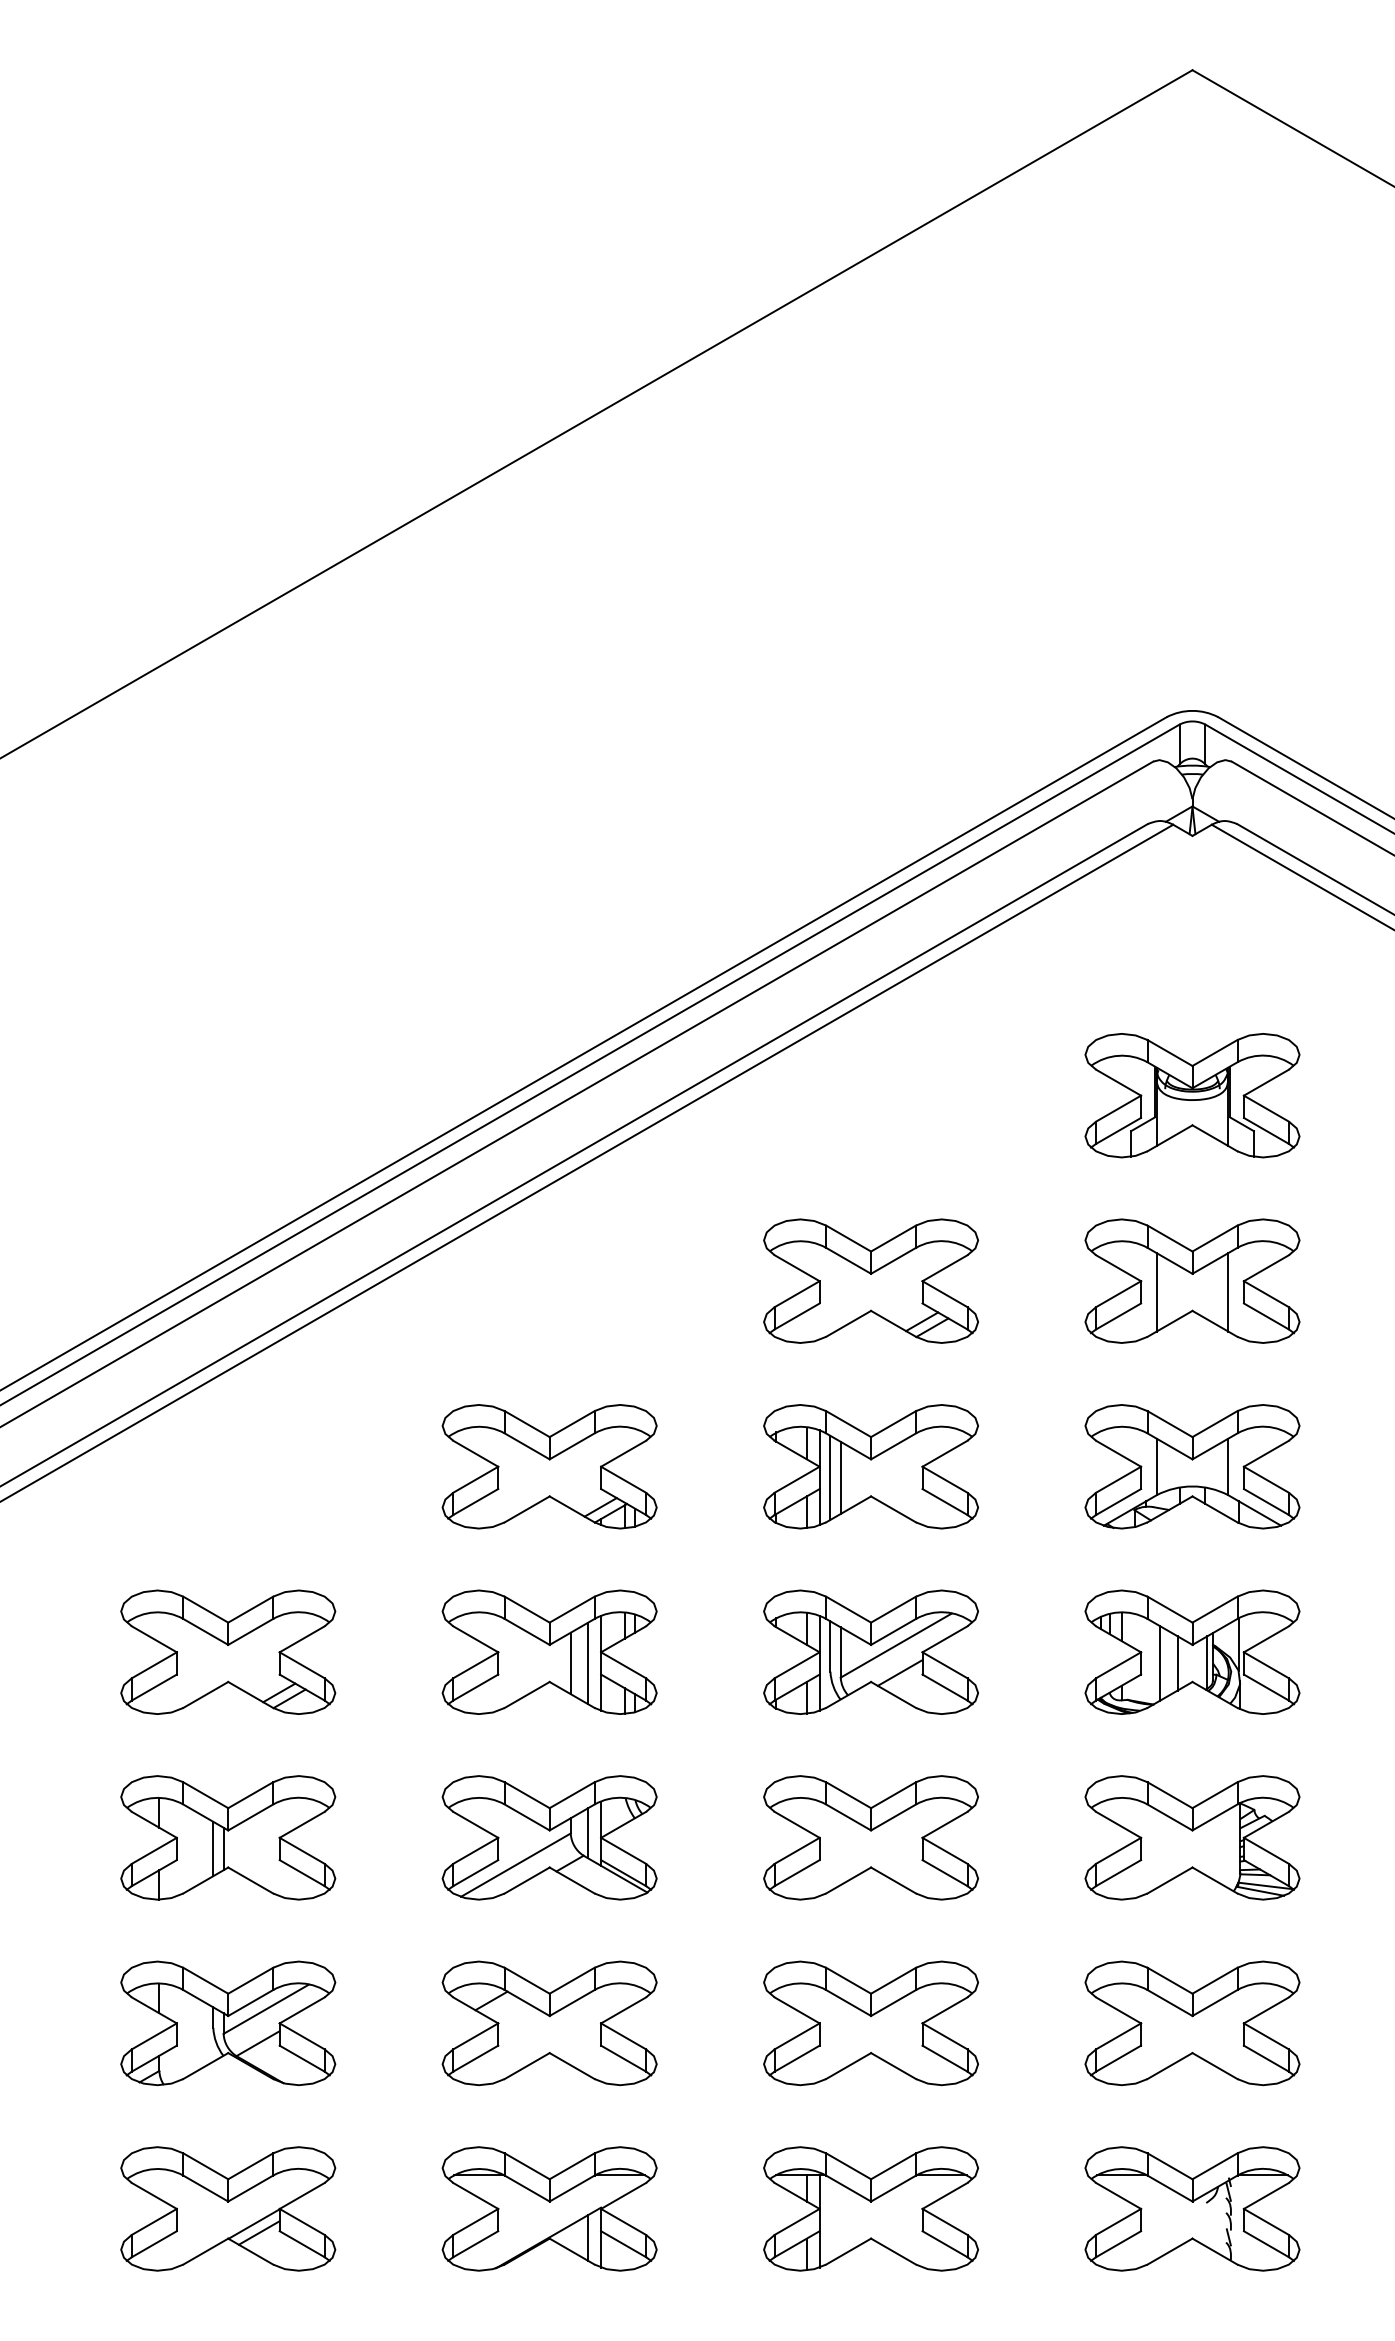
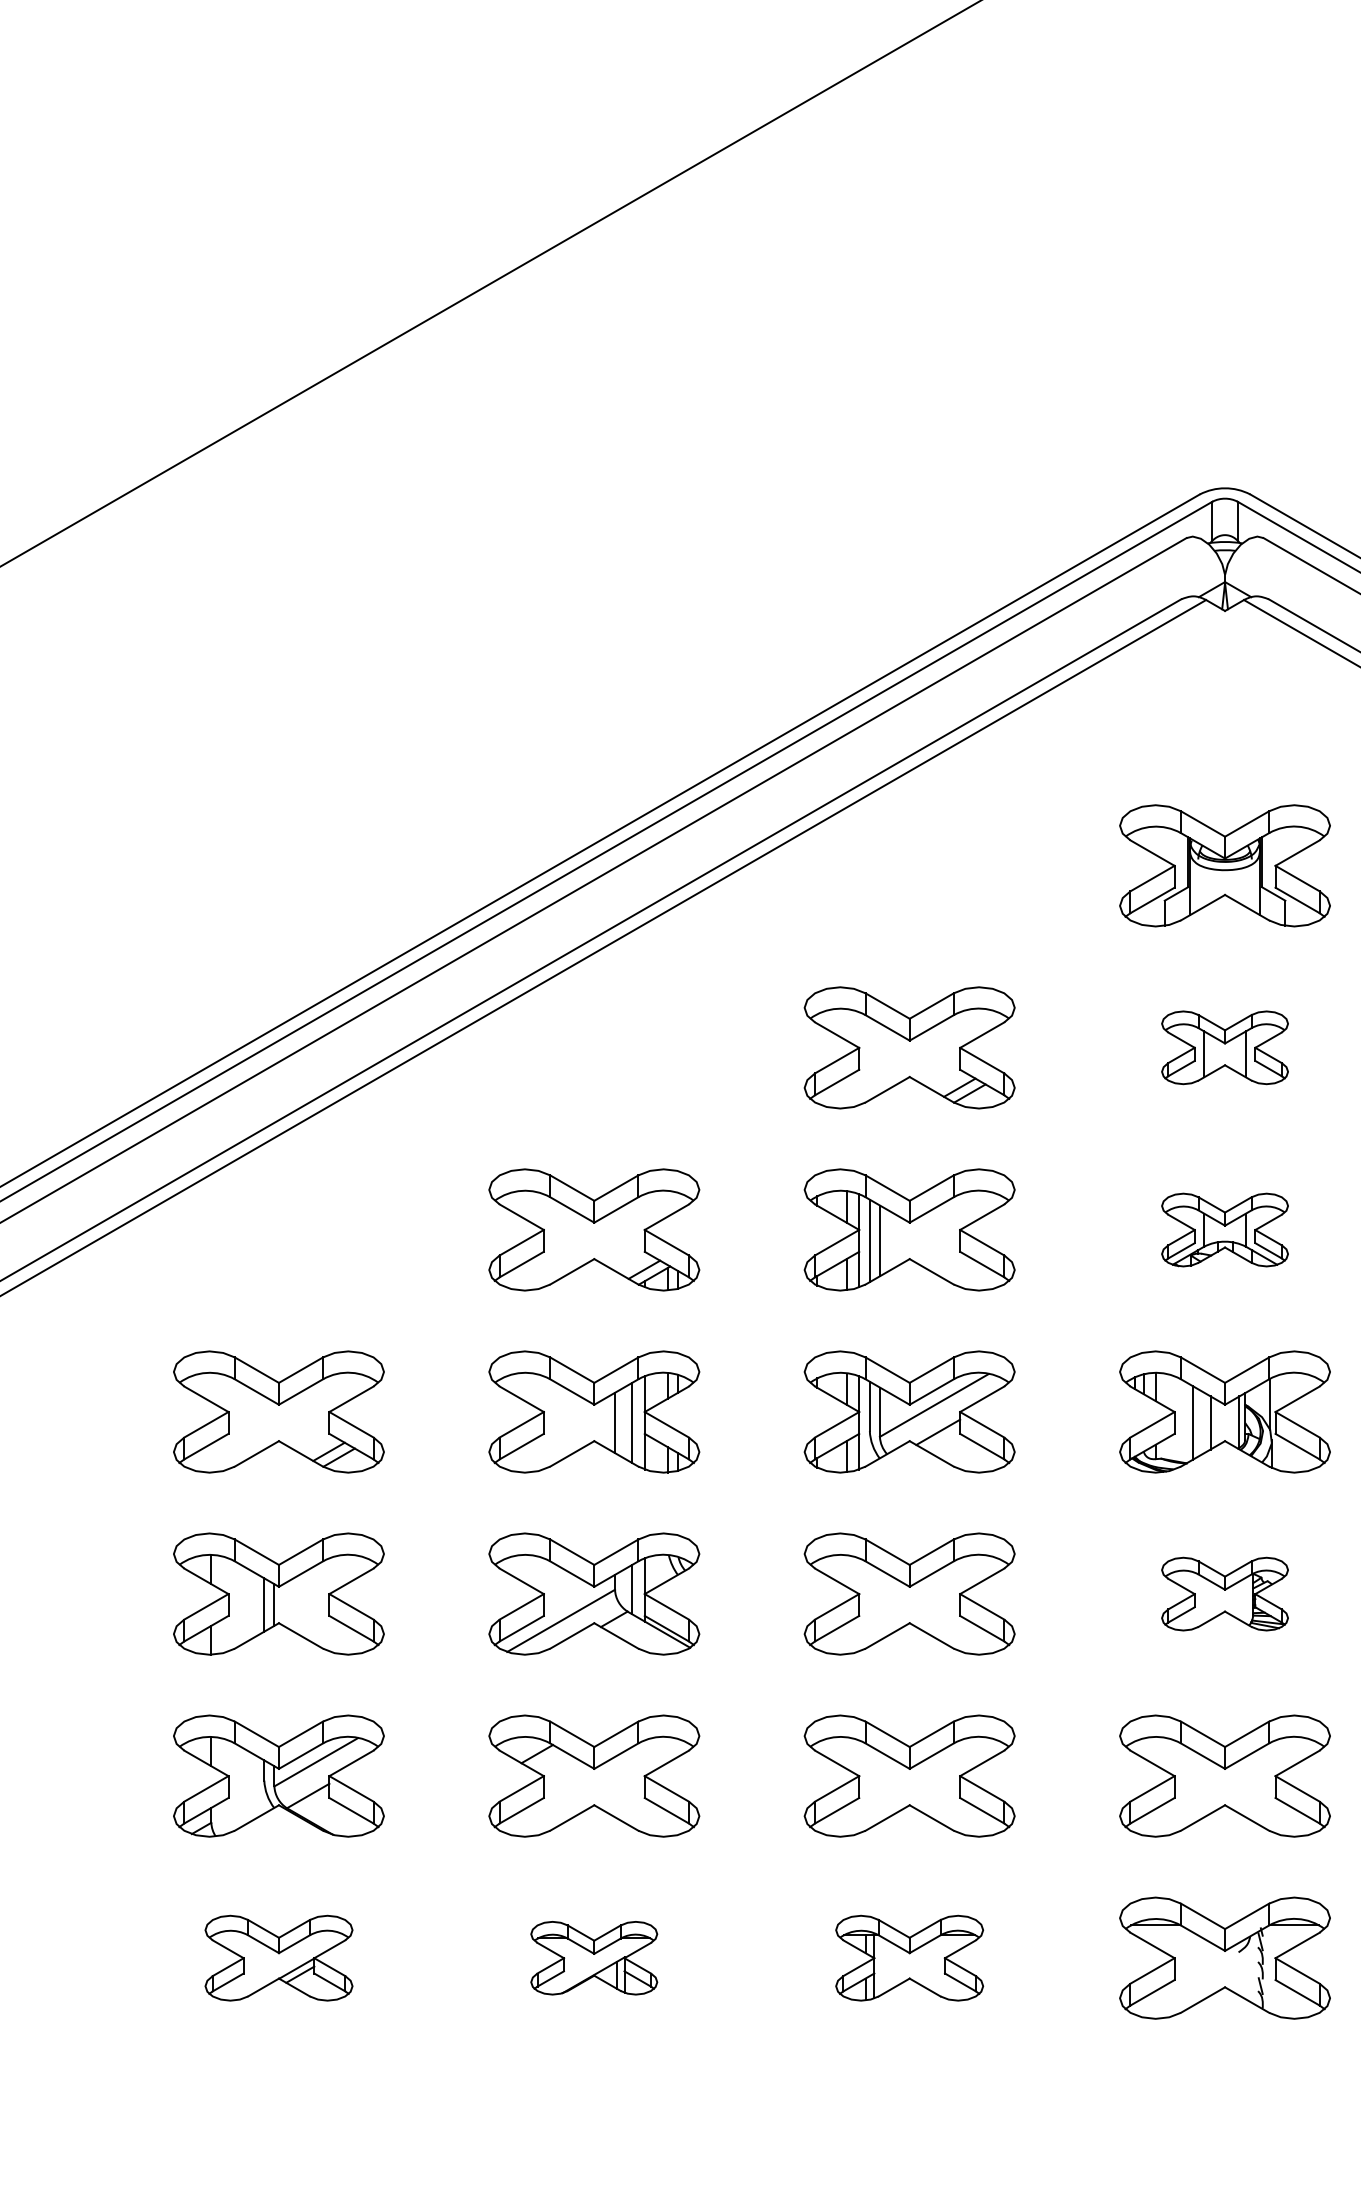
part: (1192, 1280) -> (1225, 1047), size x0.6
part: (1192, 1466) -> (1225, 1229), size x0.6
part: (1192, 1837) -> (1225, 1593), size x0.6
part: (228, 2208) -> (279, 1957), size x0.7
part: (549, 2208) -> (594, 1957), size x0.6
part: (870, 2208) -> (909, 1957), size x0.7

